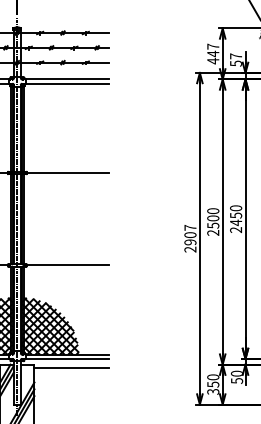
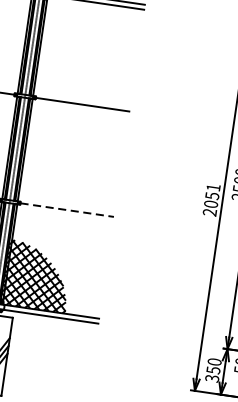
text: (190, 235) -> (212, 196), 2907 -> 2051
line: (67, 265) -> (67, 210), solid -> dashed
line: (71, 368) -> (54, 328), removed

